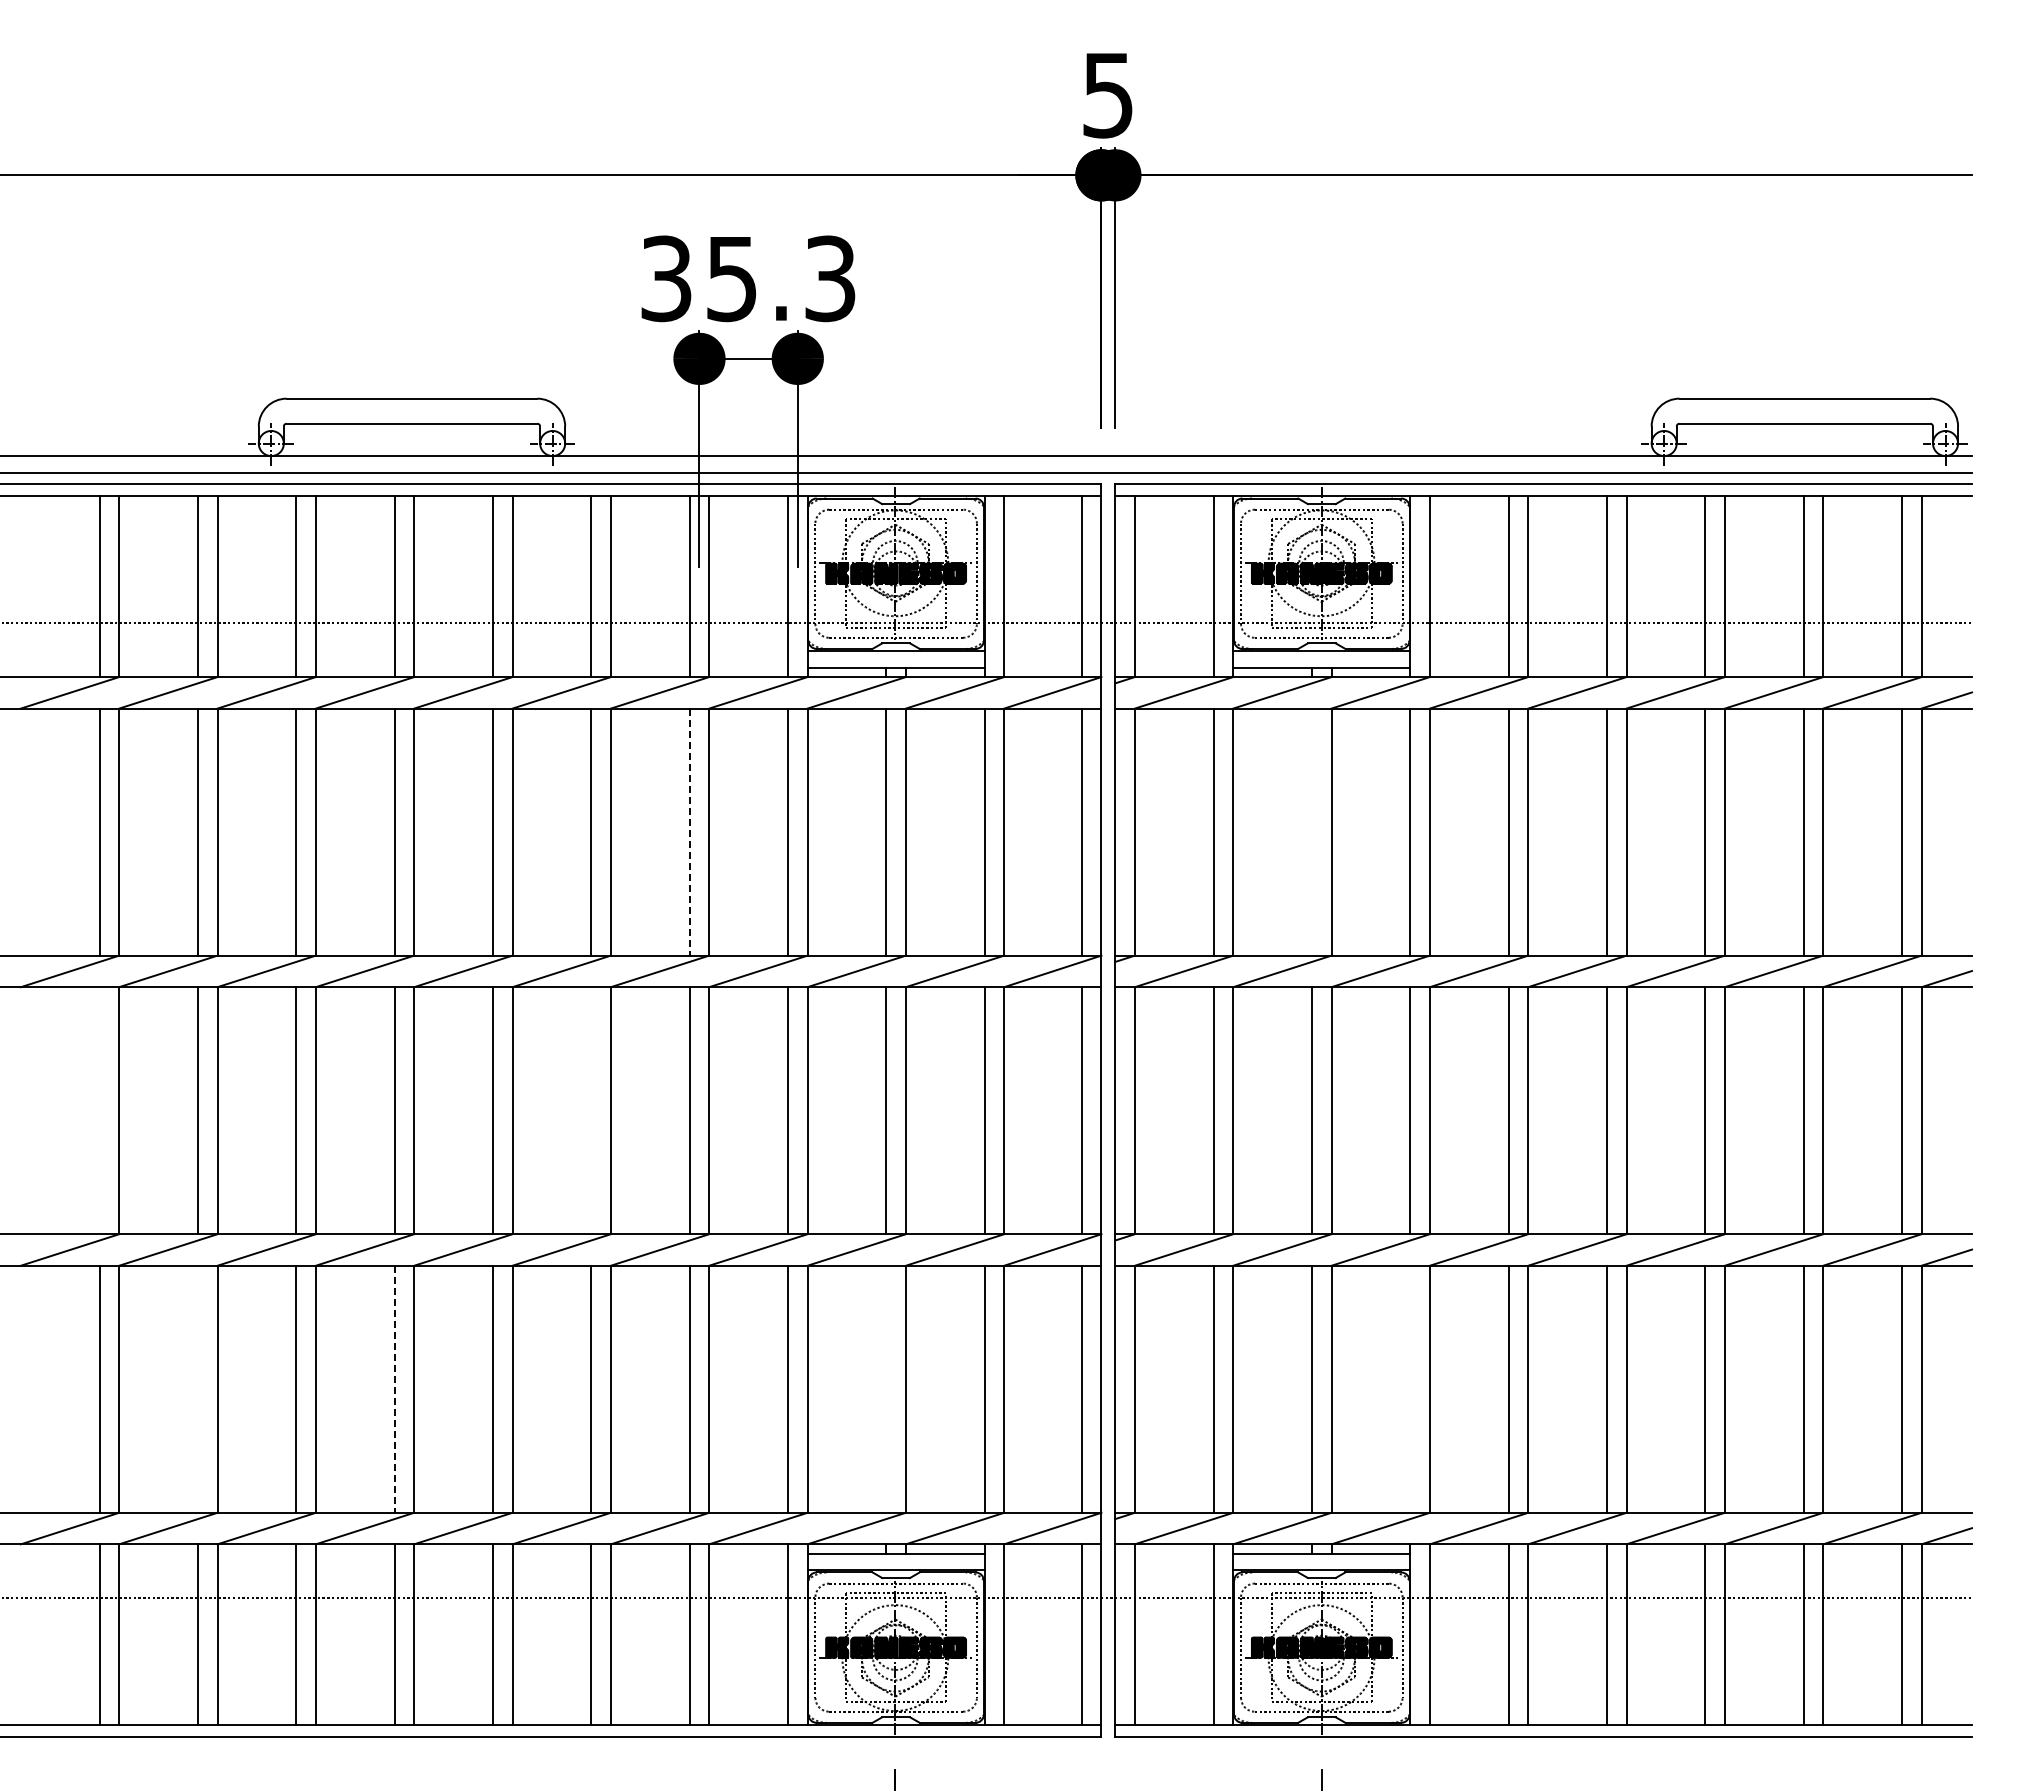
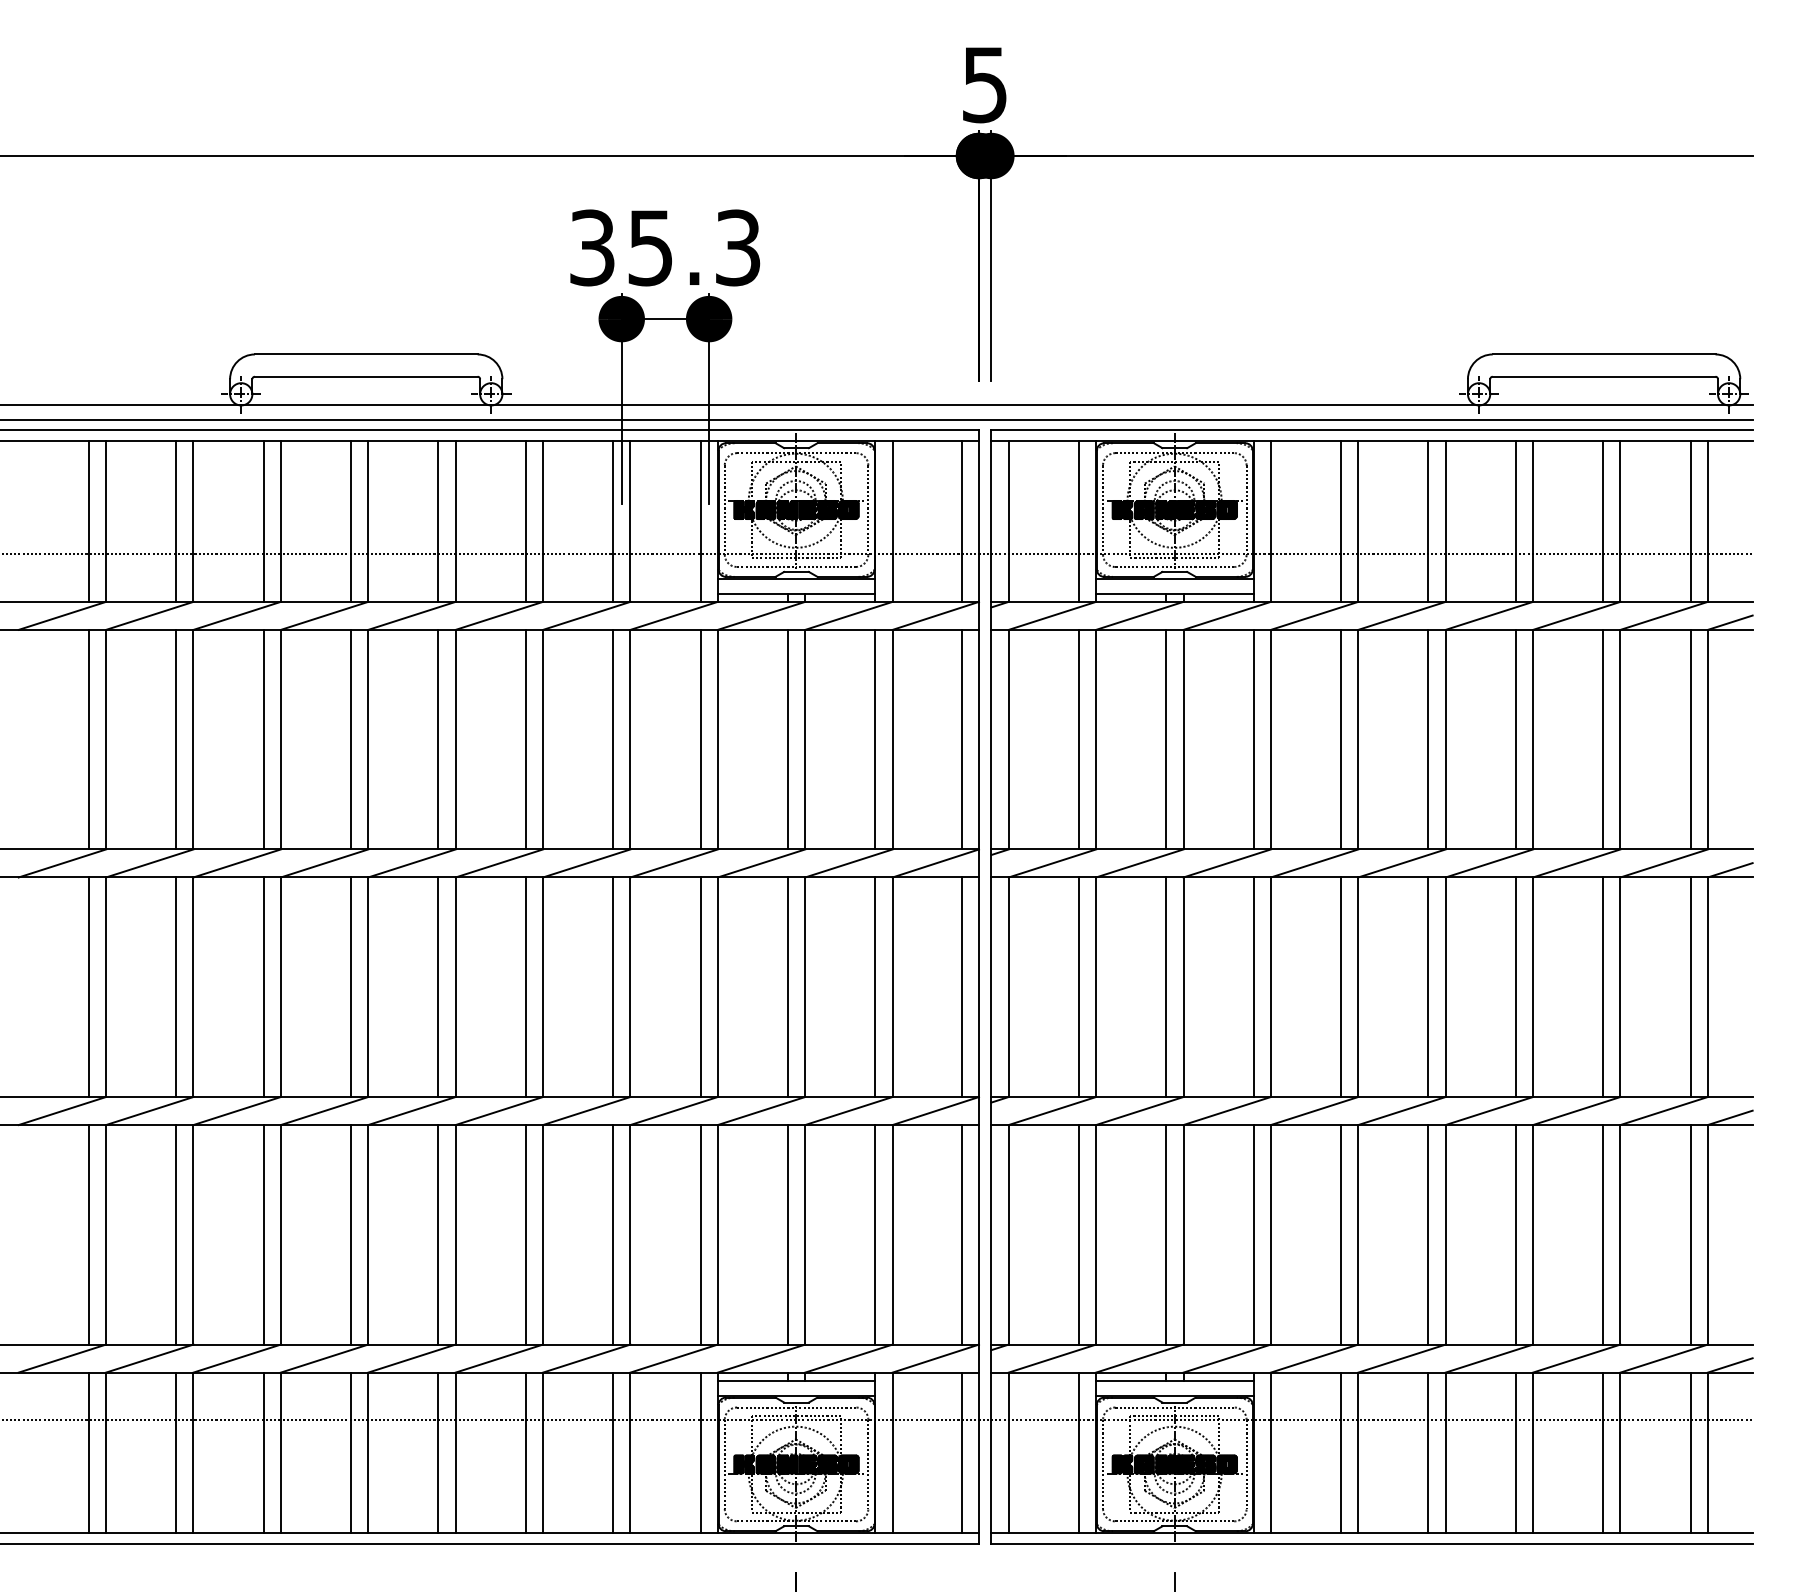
line: (1312, 831) -> (1166, 739), added
line: (689, 832) -> (612, 740), dashed -> solid
line: (99, 1110) -> (88, 987), added
line: (591, 1110) -> (525, 987), added
line: (198, 1388) -> (176, 1234), added
line: (886, 1388) -> (787, 1234), added
line: (1410, 1388) -> (1253, 1234), added
line: (394, 1389) -> (350, 1235), dashed -> solid

